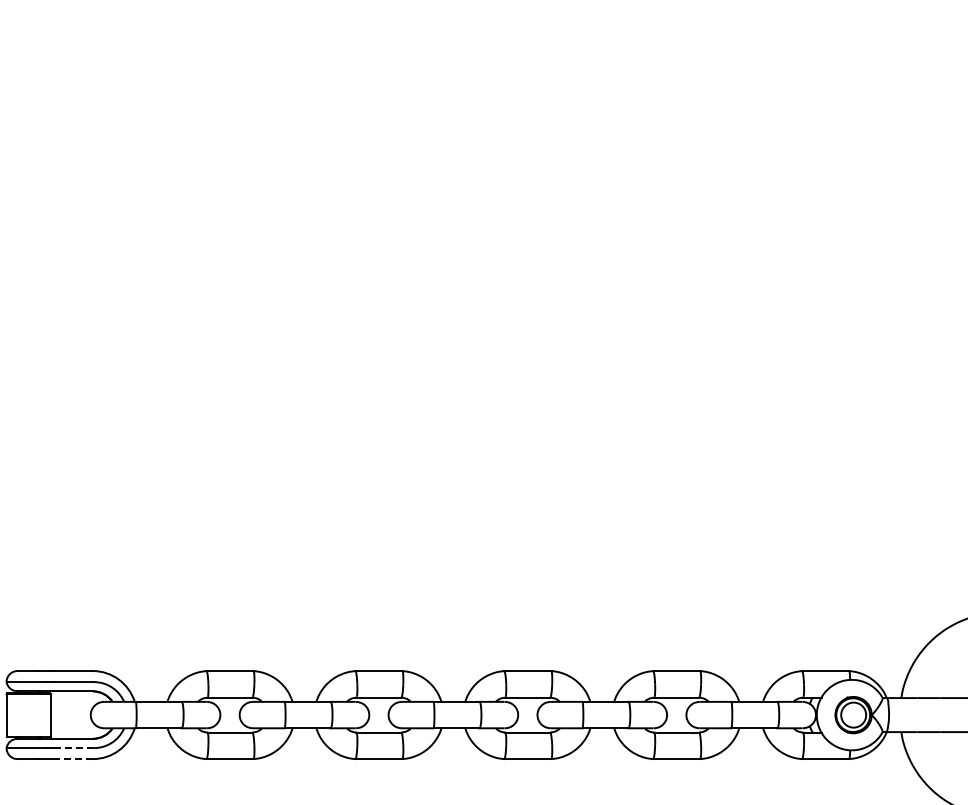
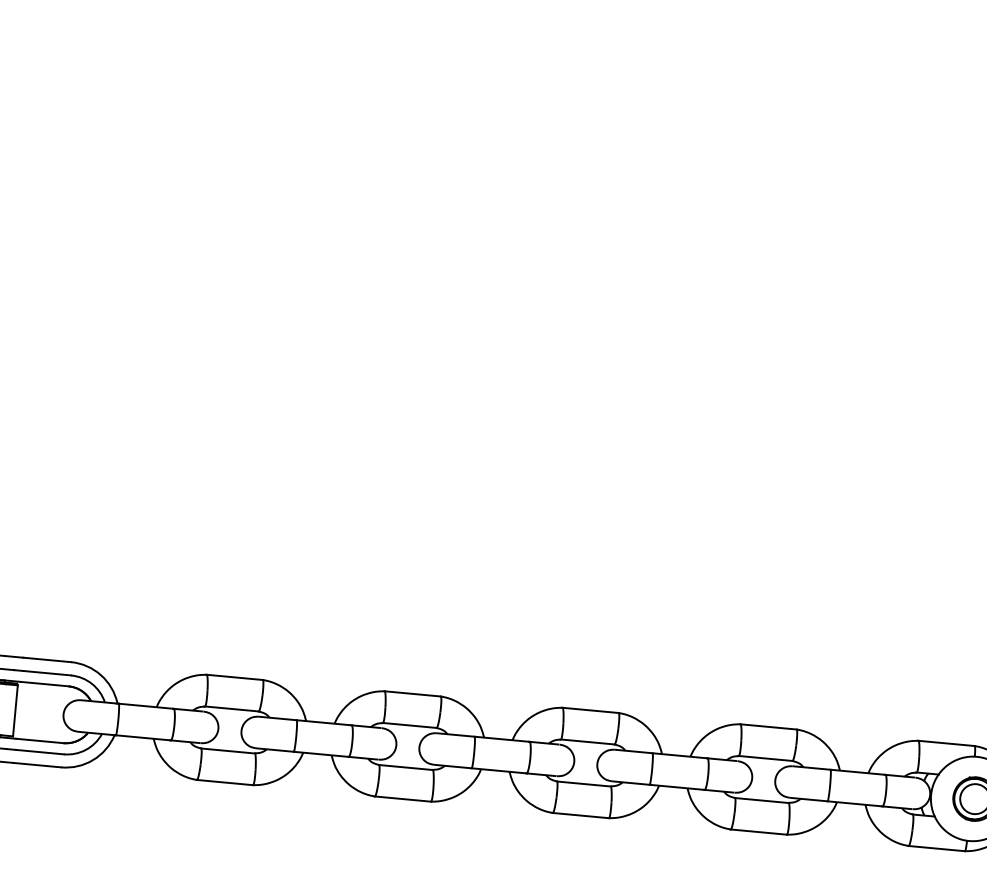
line: (74, 748) -> (40, 752), dashed -> solid
line: (73, 759) -> (37, 765), dashed -> solid

